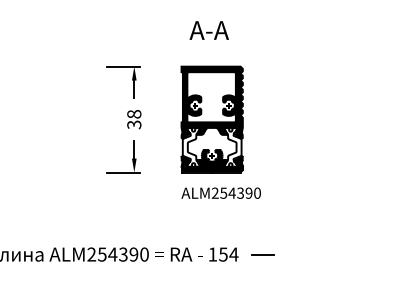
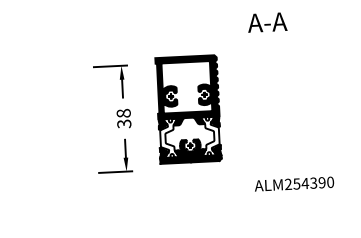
text: (208, 30) -> (266, 22), moved
part: (211, 119) -> (187, 109), moved
text: (220, 192) -> (293, 183), moved

